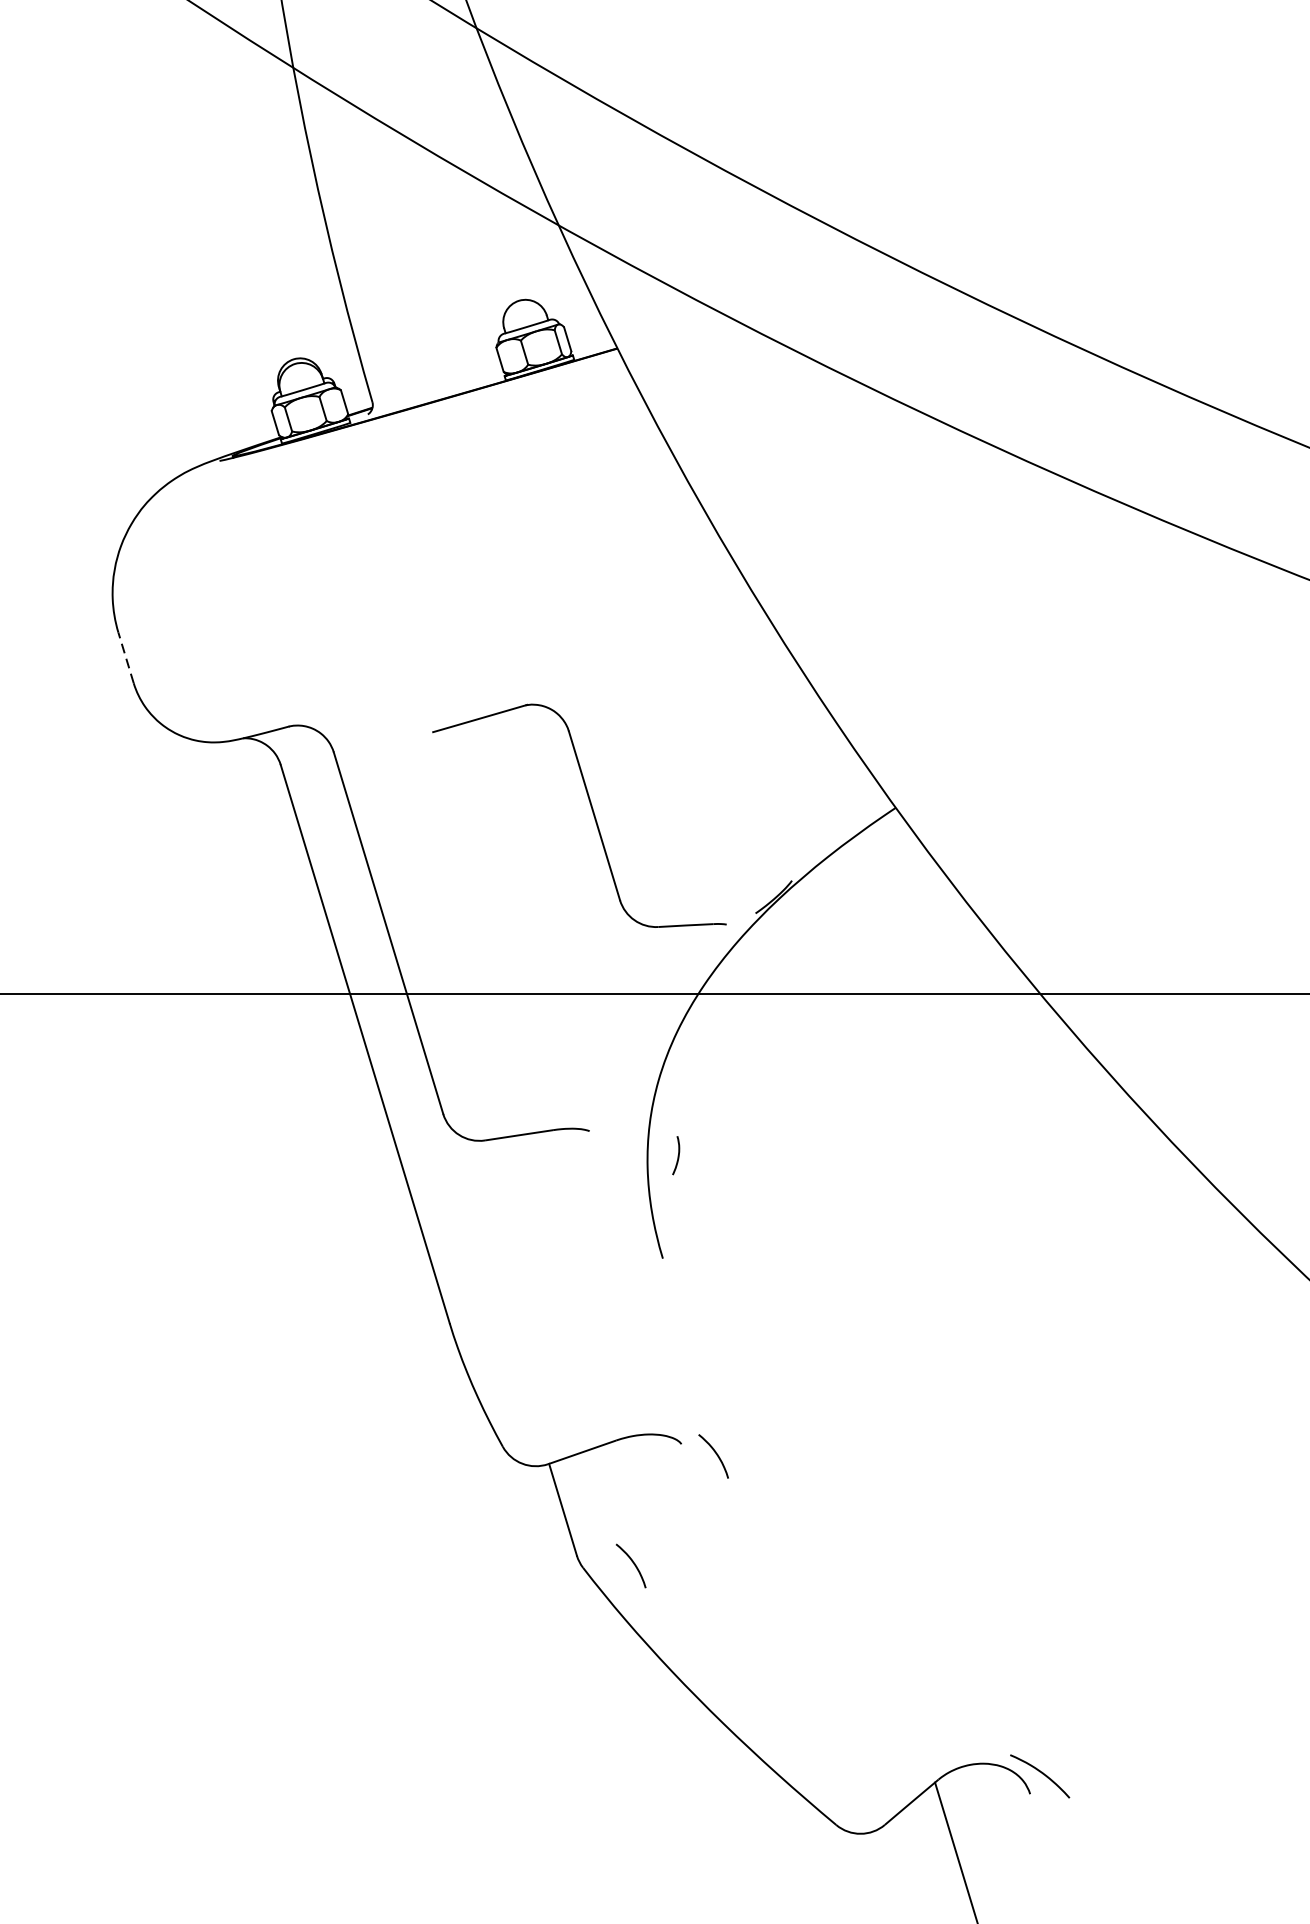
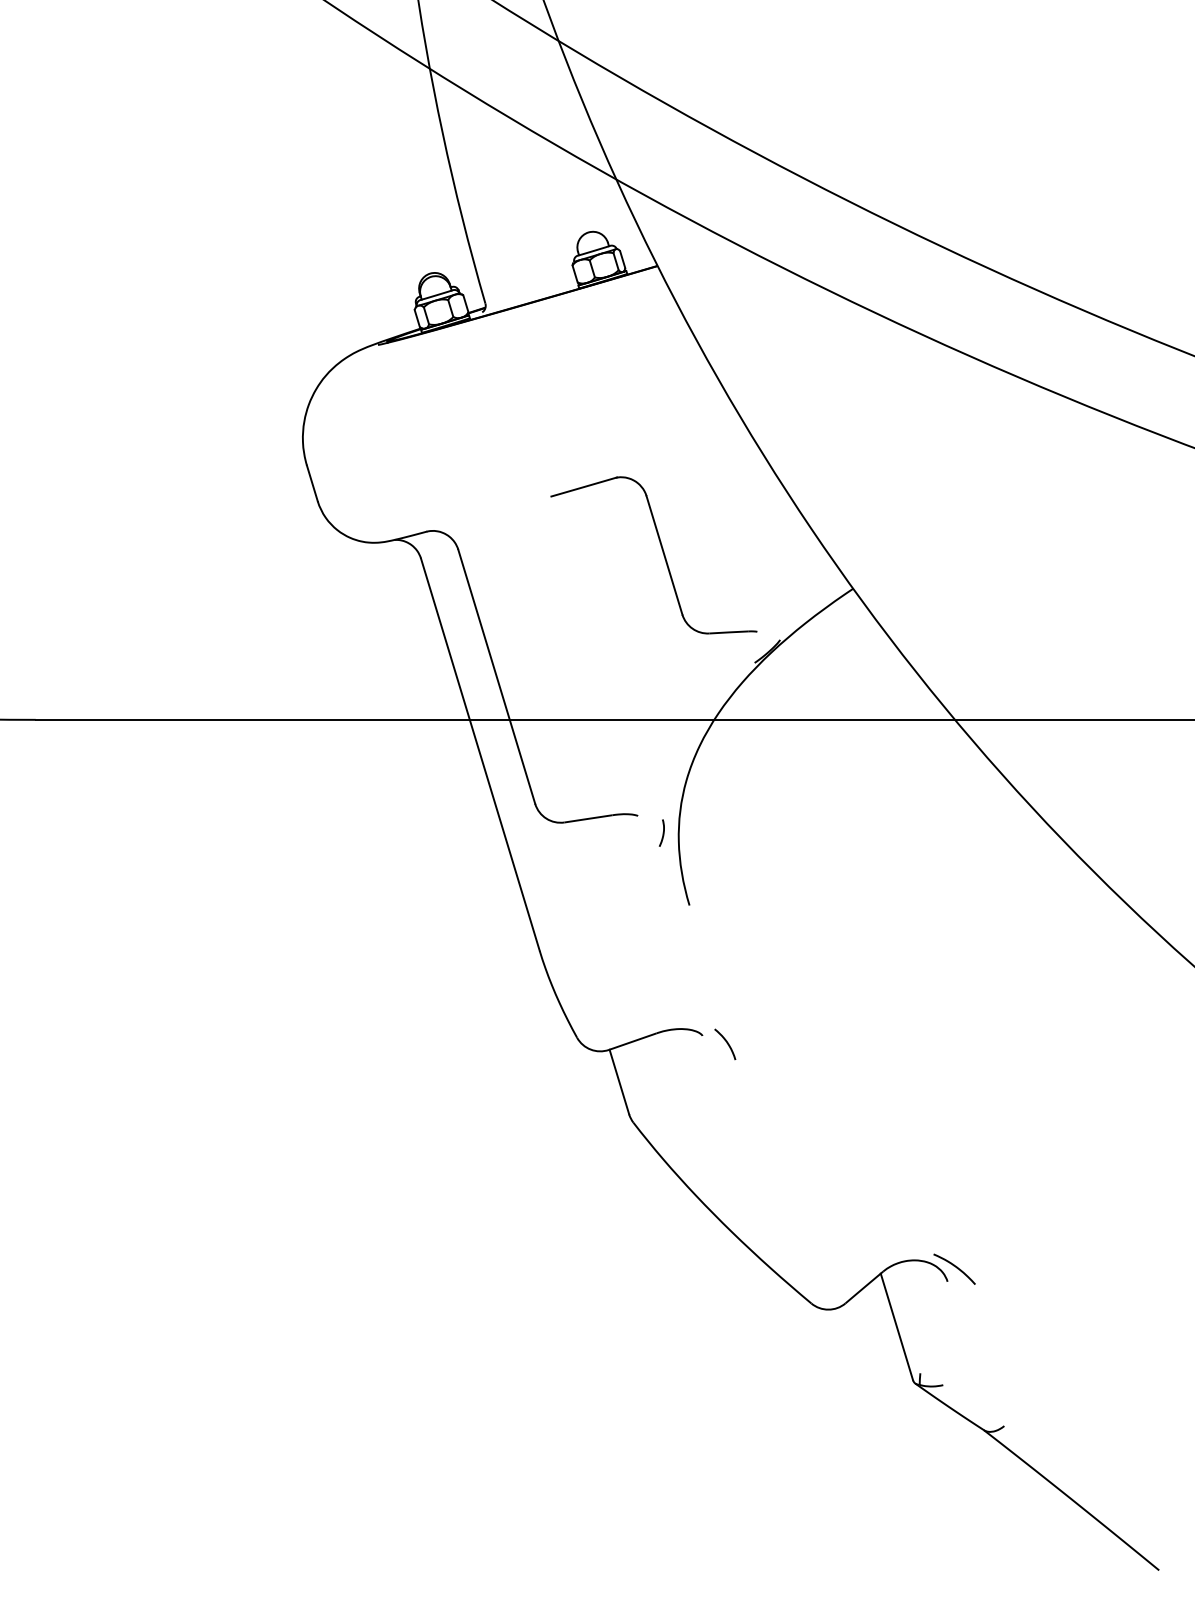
line: (126, 658) -> (312, 483), dashed -> solid
part: (591, 811) -> (662, 552), moved
curve: (677, 1154) -> (662, 832), moved
curve: (632, 1564) -> (668, 1120), removed

